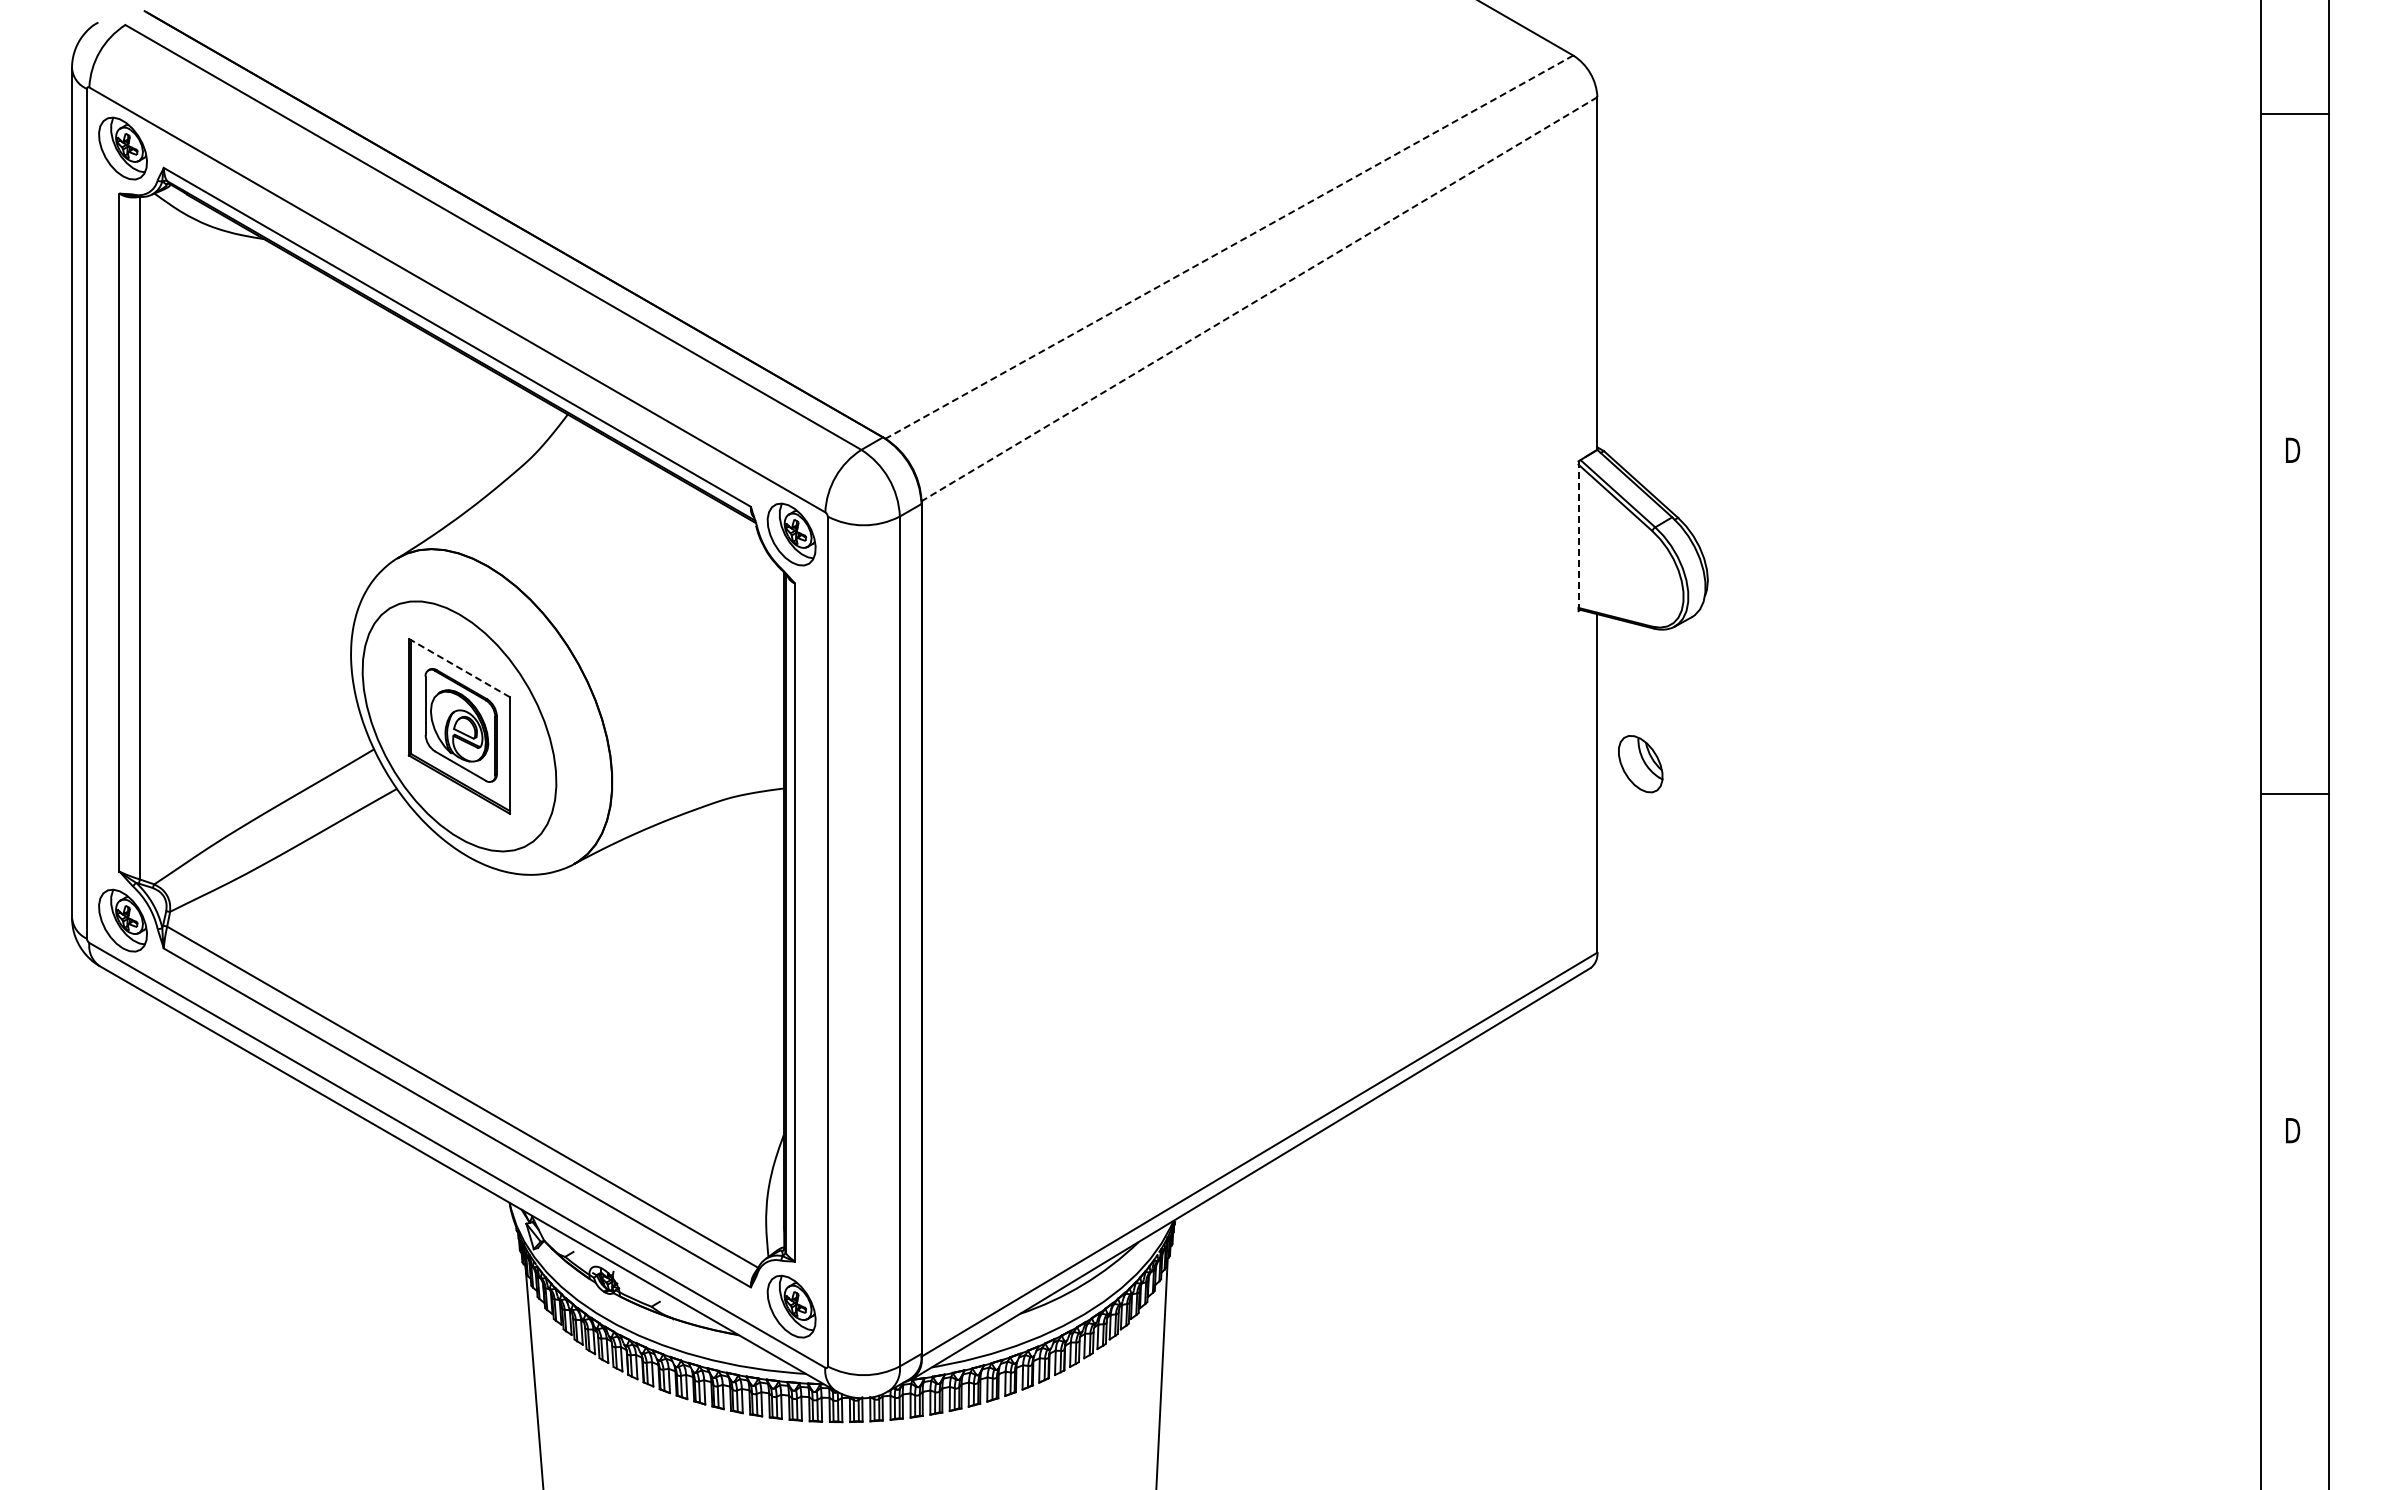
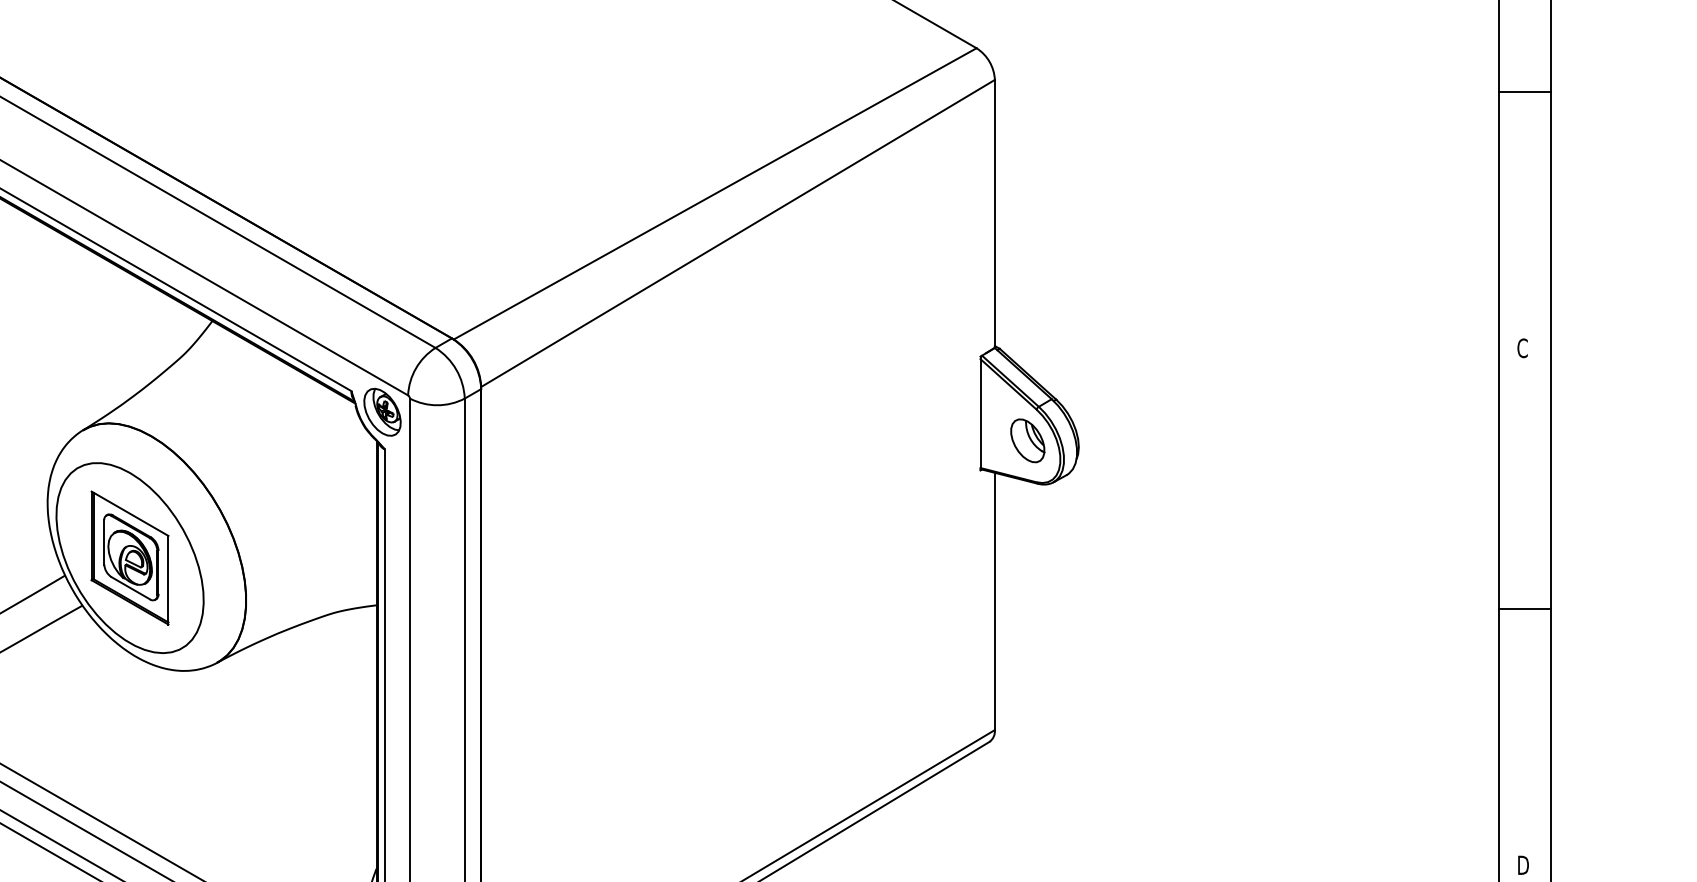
line: (1229, 247) -> (715, 194), dashed -> solid
line: (1259, 299) -> (738, 233), dashed -> solid
text: (2292, 450) -> (1523, 348), D -> C
line: (1578, 536) -> (980, 413), dashed -> solid
line: (459, 667) -> (130, 513), dashed -> solid
part: (1640, 764) -> (1027, 441), moved

